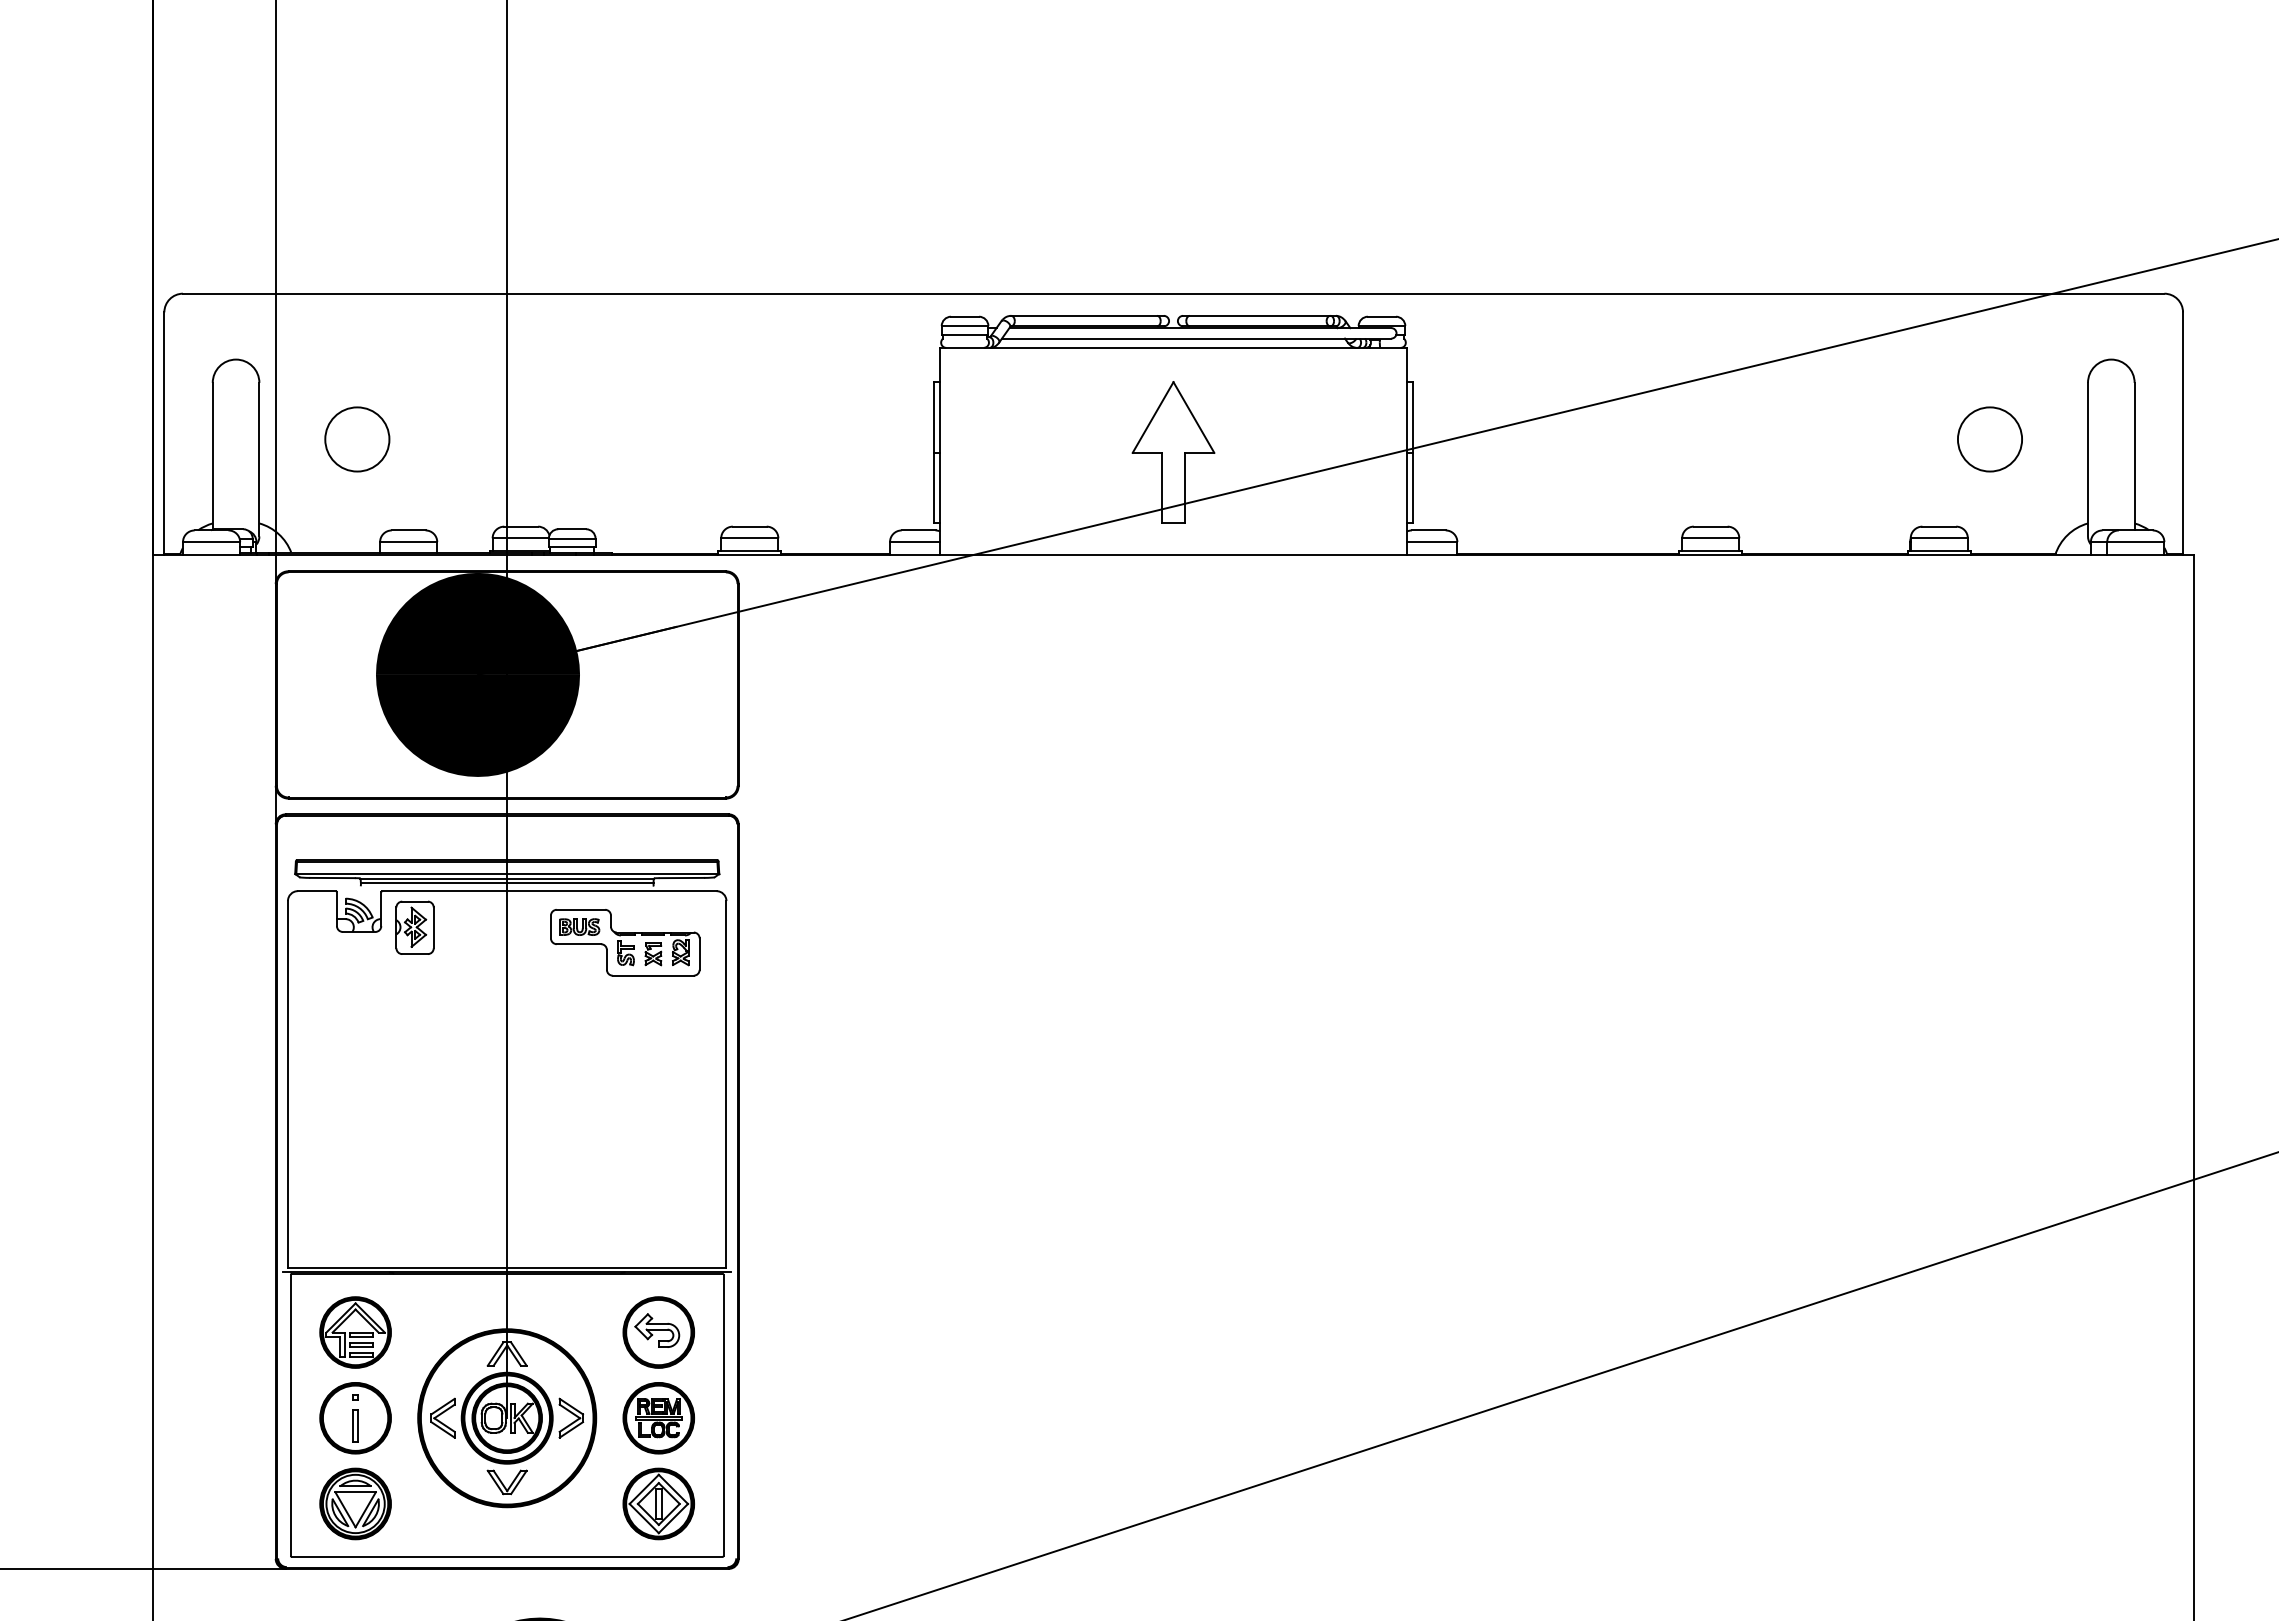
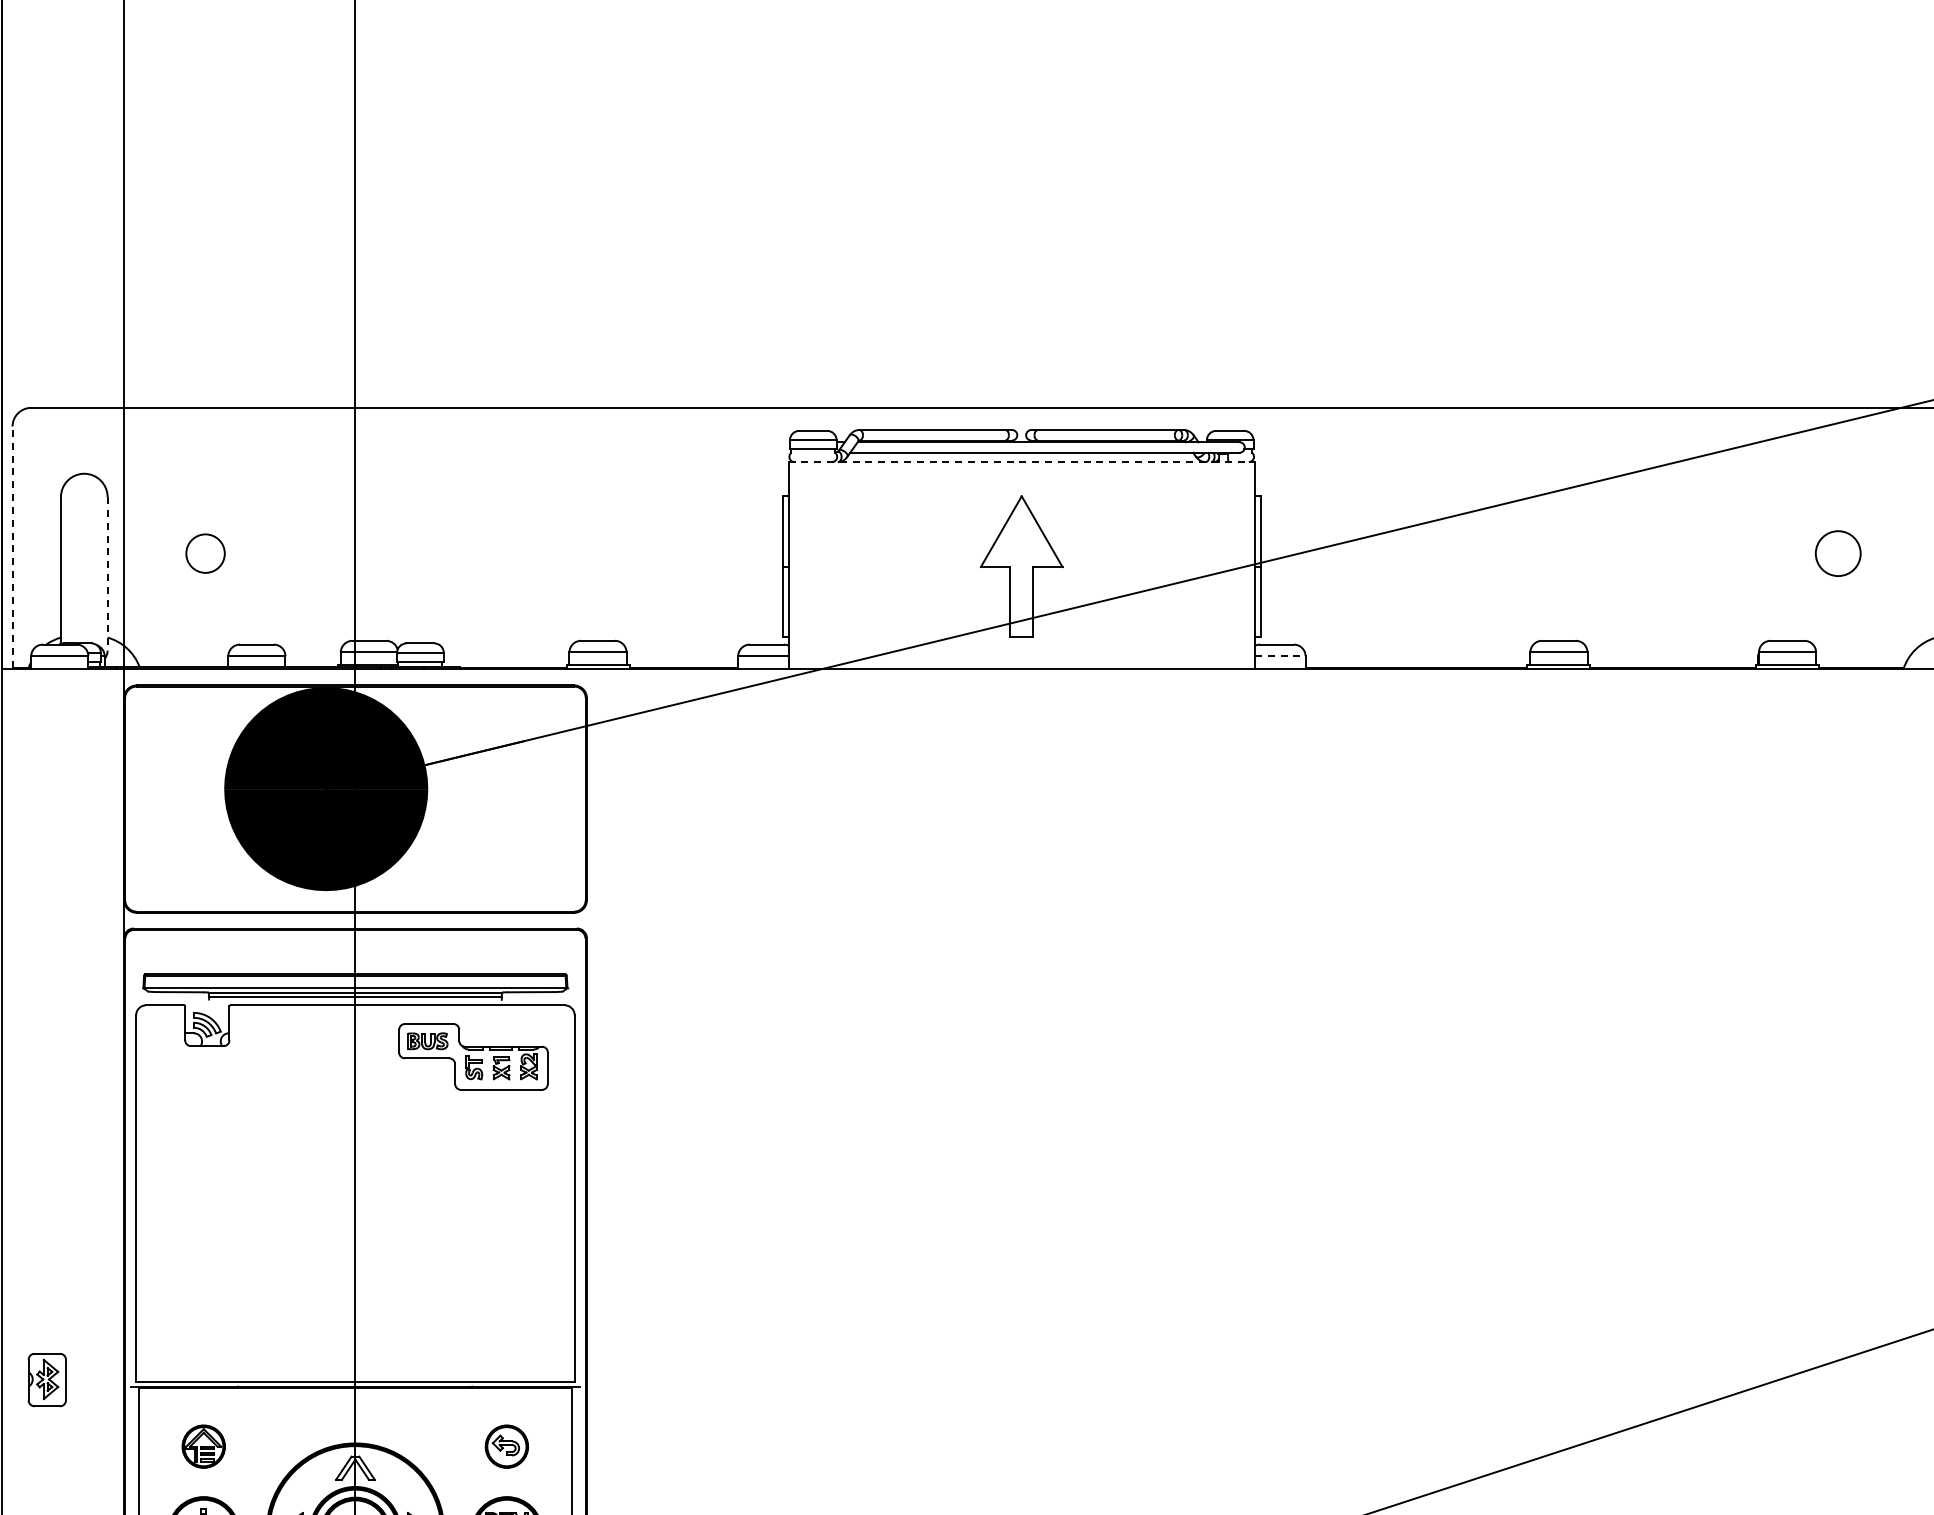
line: (1174, 347) -> (1022, 461), solid -> dashed
line: (164, 433) -> (12, 547), solid -> dashed
circle: (357, 439) -> (205, 553), size x0.6
circle: (1989, 439) -> (1837, 553), size x0.7
line: (259, 459) -> (107, 573), solid -> dashed
line: (1432, 542) -> (1280, 656), solid -> dashed
part: (414, 927) -> (46, 1379), moved
part: (355, 1332) -> (203, 1446), size x0.6
part: (658, 1332) -> (506, 1446), size x0.6

